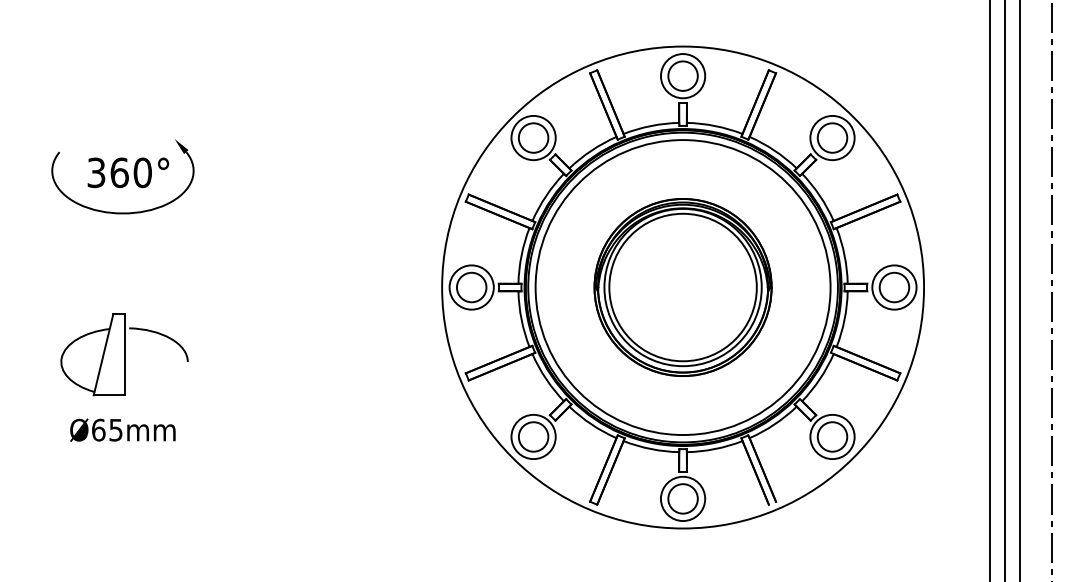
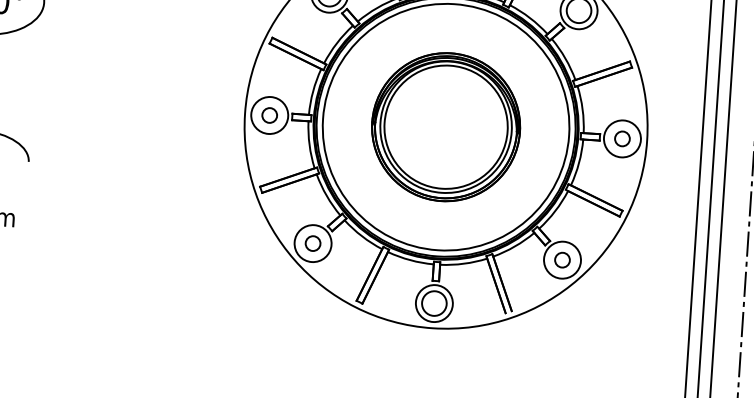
circle: (471, 287) -> (269, 115), size x0.6
circle: (894, 287) -> (622, 138), size x0.6
circle: (533, 436) -> (313, 243), size x0.6
circle: (832, 436) -> (562, 259), size x0.6

